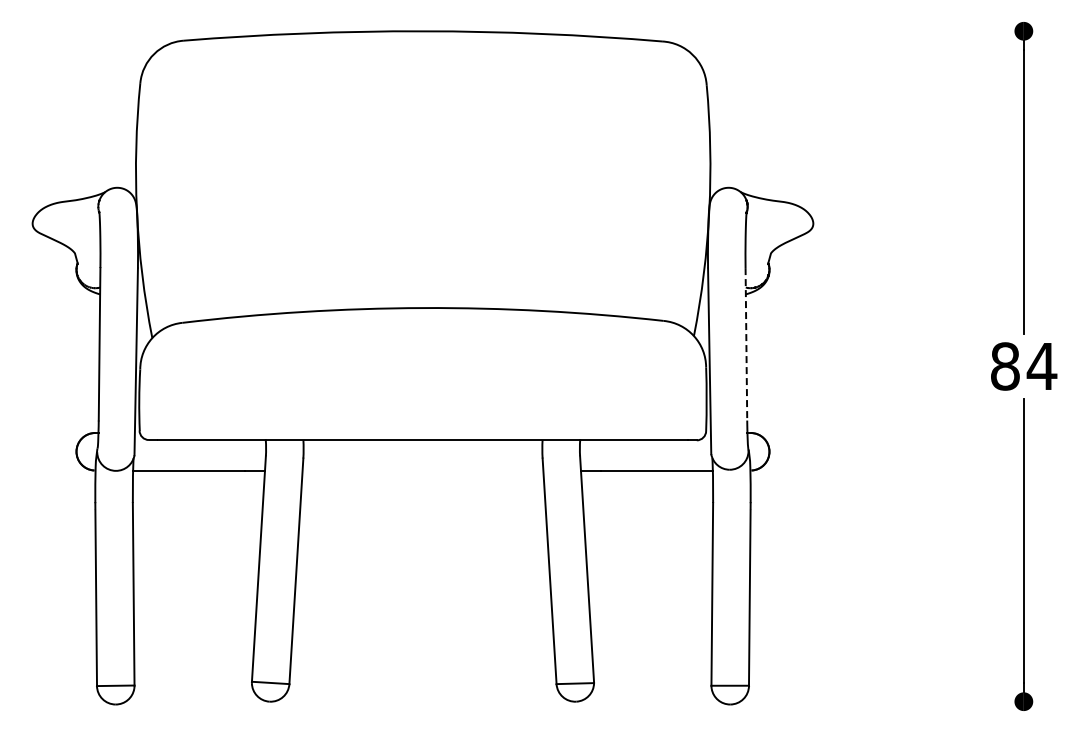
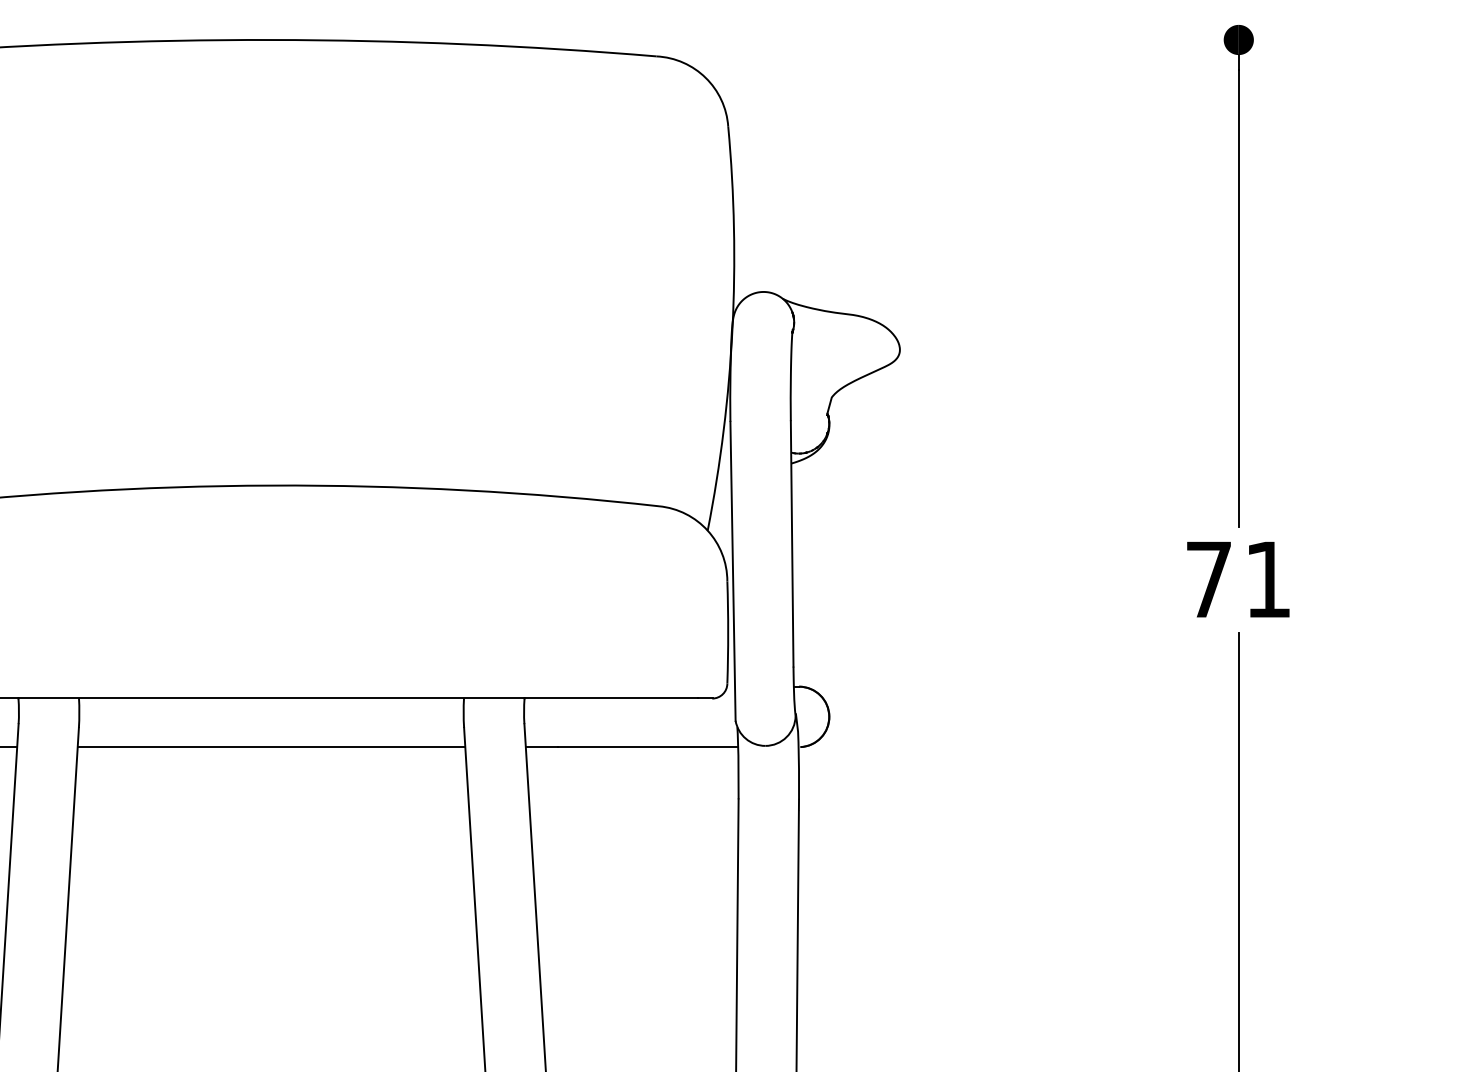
line: (746, 344) -> (792, 544), dashed -> solid
text: (1024, 366) -> (1239, 579), 84 -> 71
line: (422, 470) -> (270, 747), added

